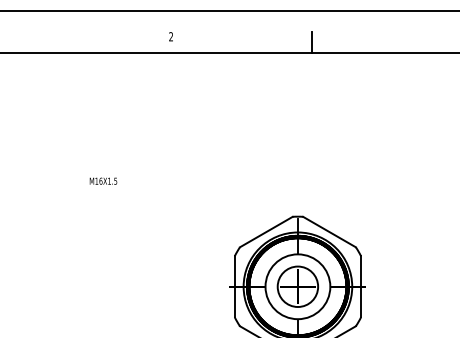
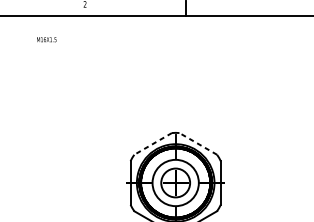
text: (103, 180) -> (46, 39), moved
line: (329, 231) -> (198, 143), solid -> dashed
line: (265, 232) -> (152, 144), solid -> dashed

